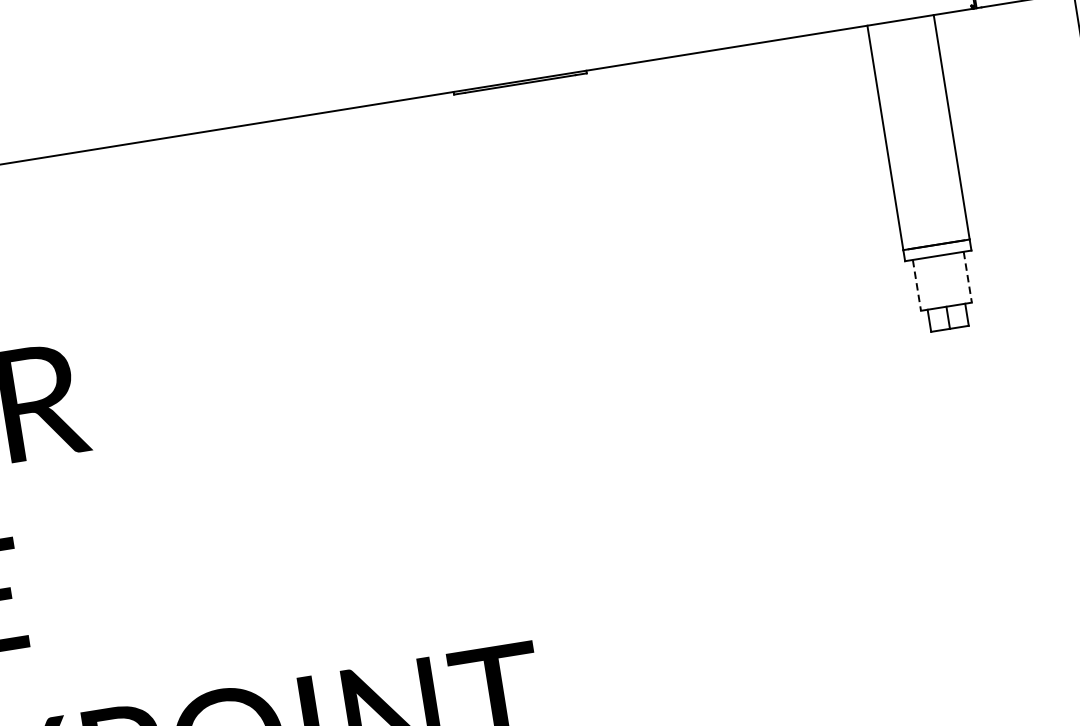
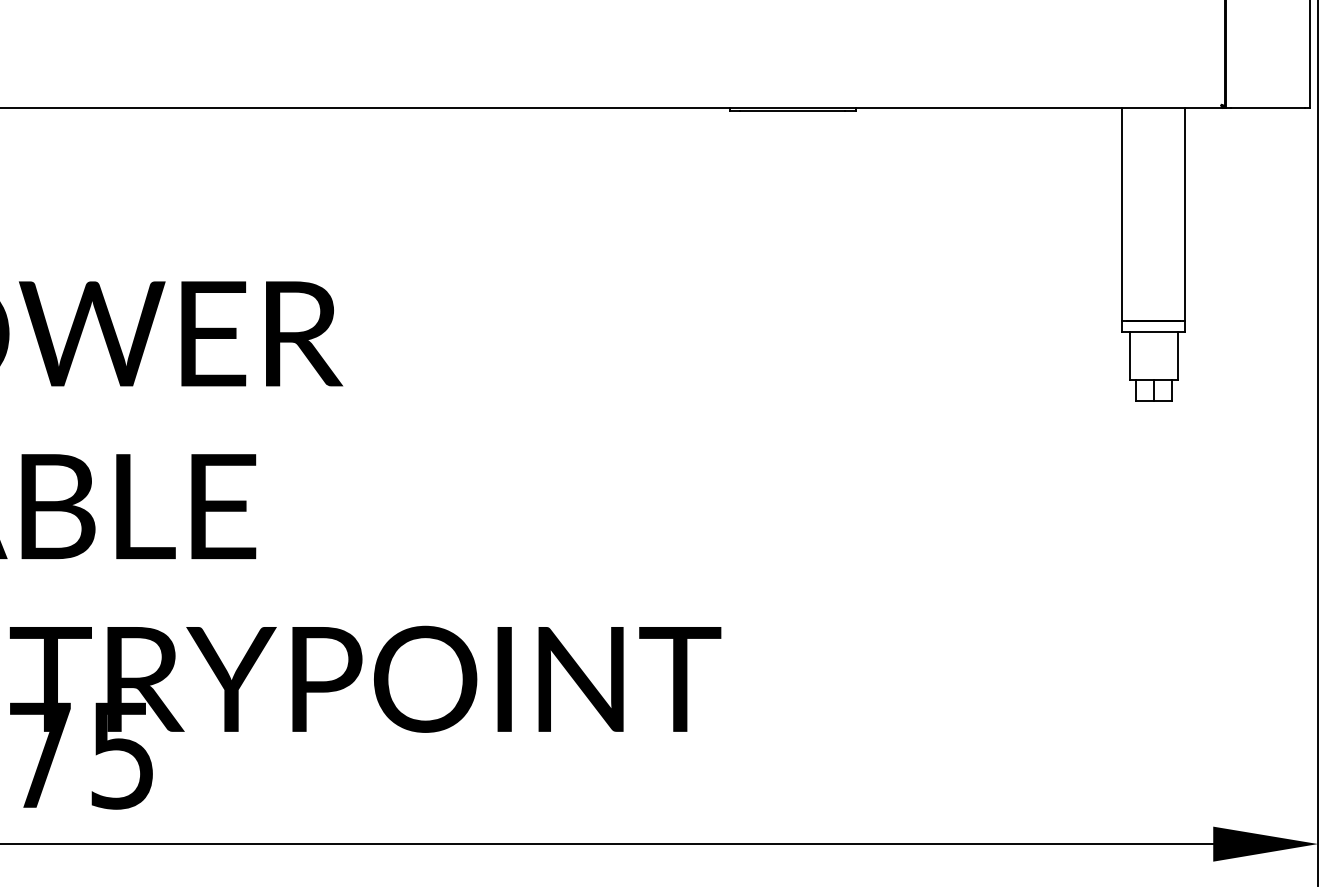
line: (968, 277) -> (1178, 356), dashed -> solid
line: (916, 286) -> (1129, 356), dashed -> solid

